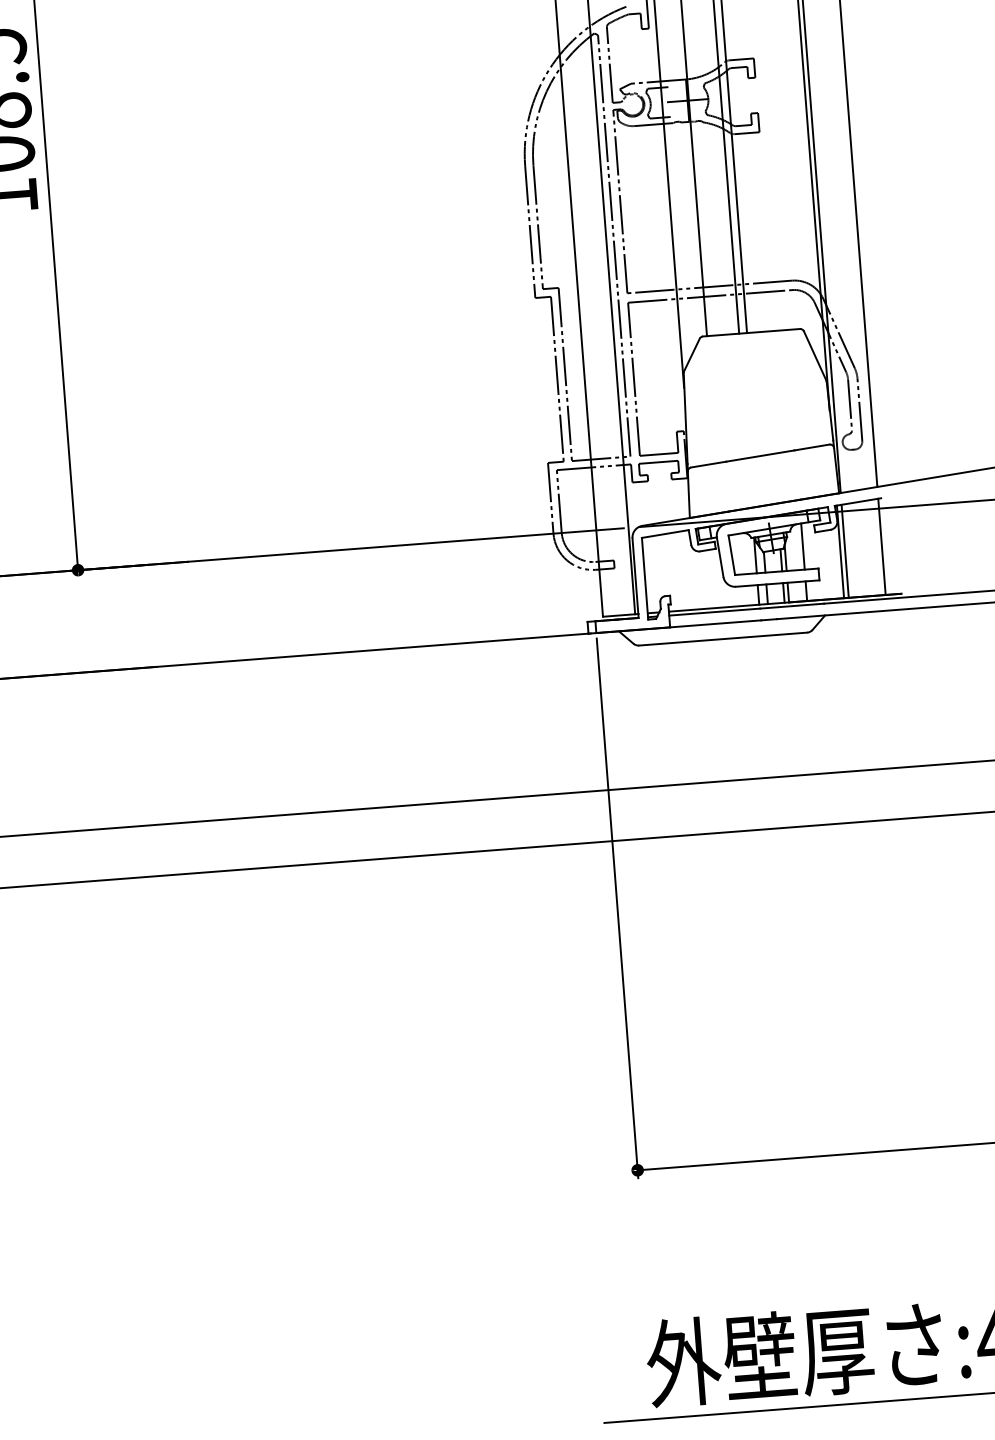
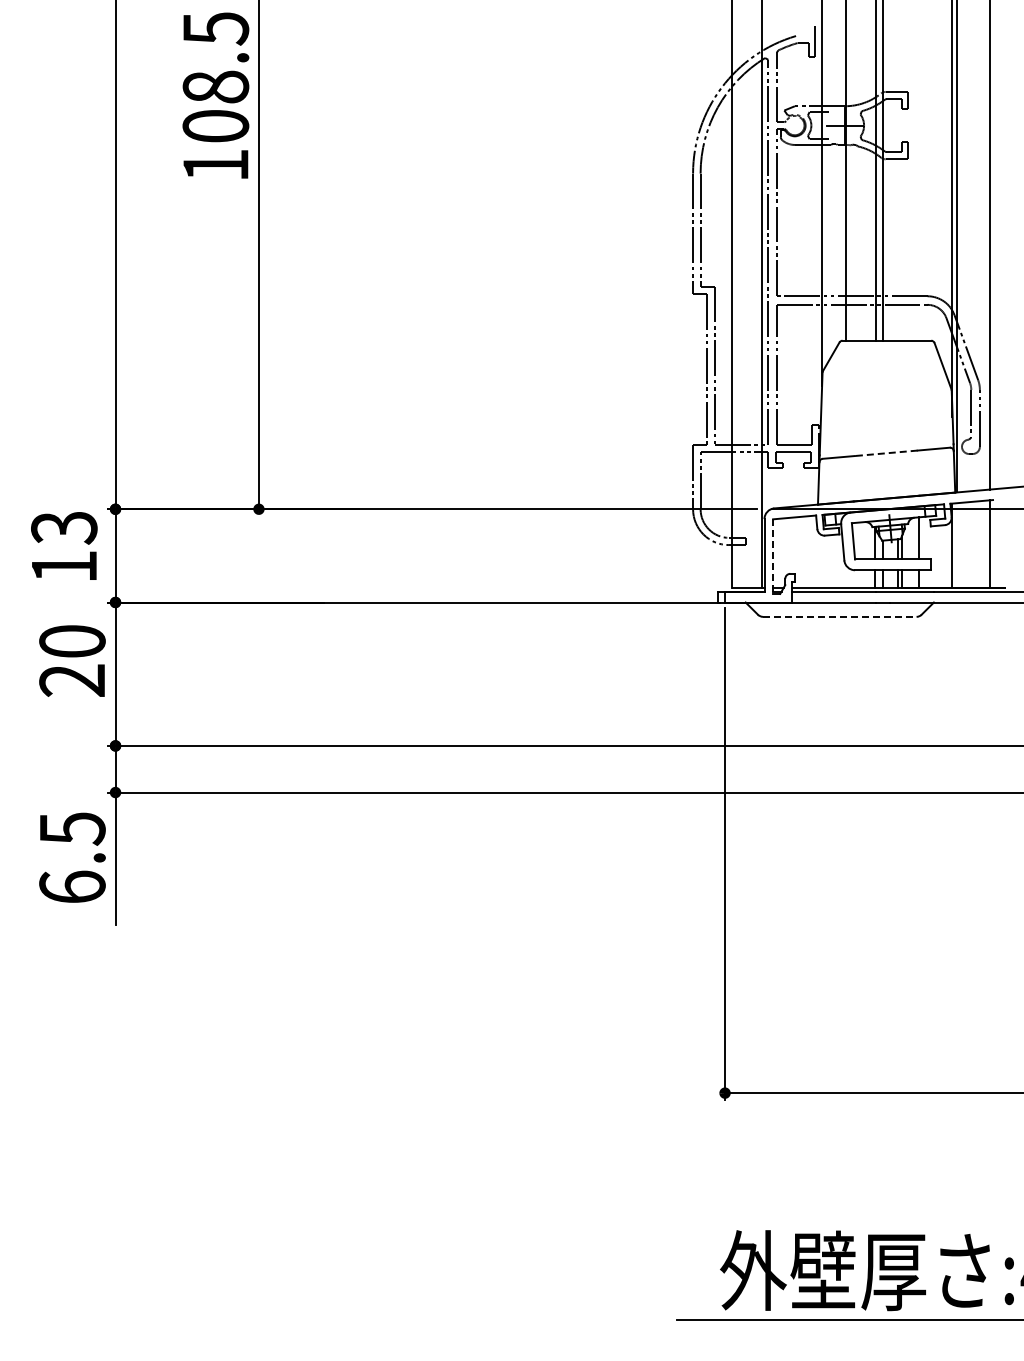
line: (759, 456) -> (885, 453), solid -> dashed
line: (844, 551) -> (956, 545), removed
line: (645, 579) -> (773, 557), solid -> dashed
line: (722, 638) -> (839, 616), solid -> dashed

